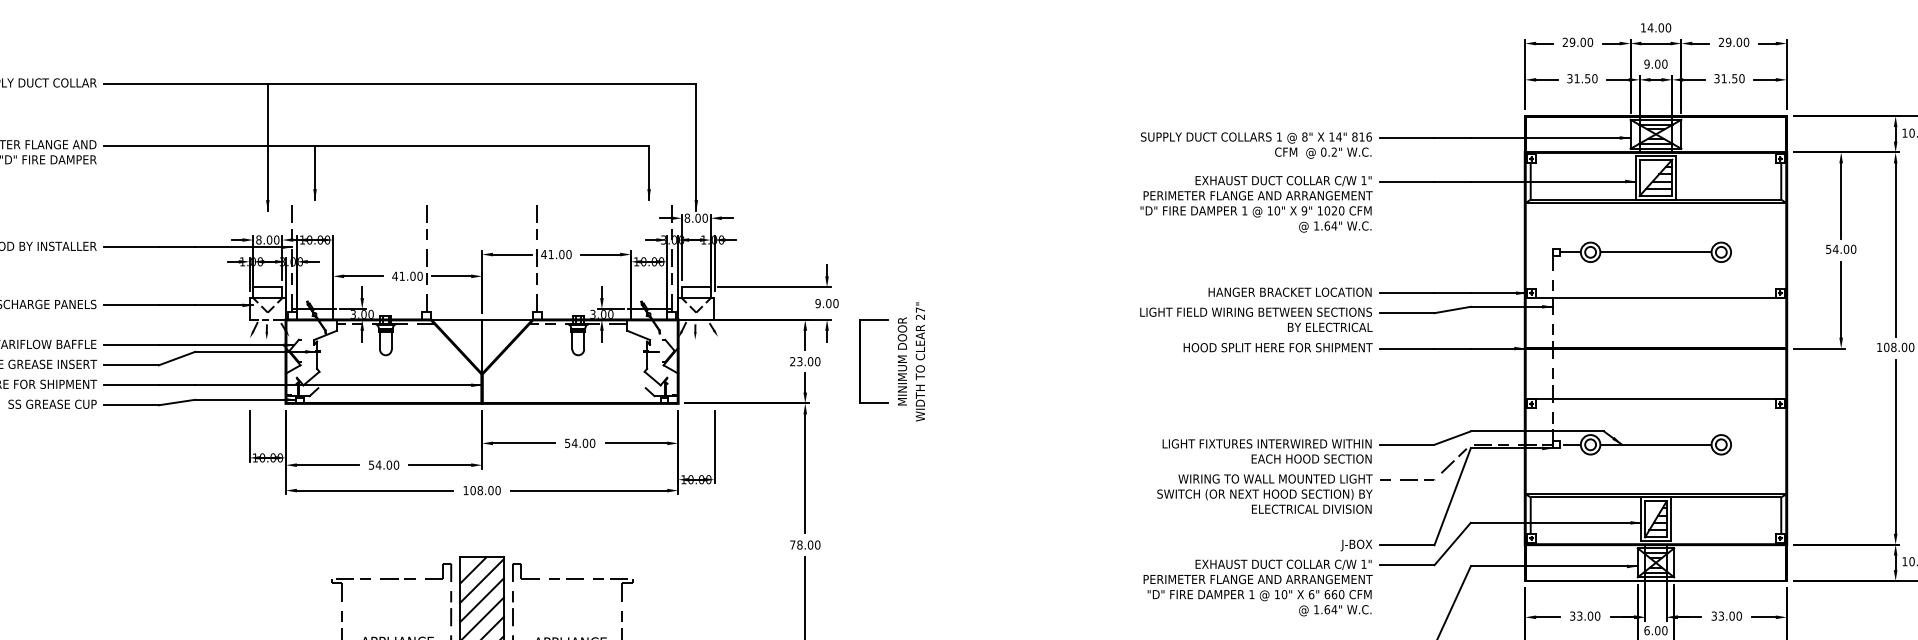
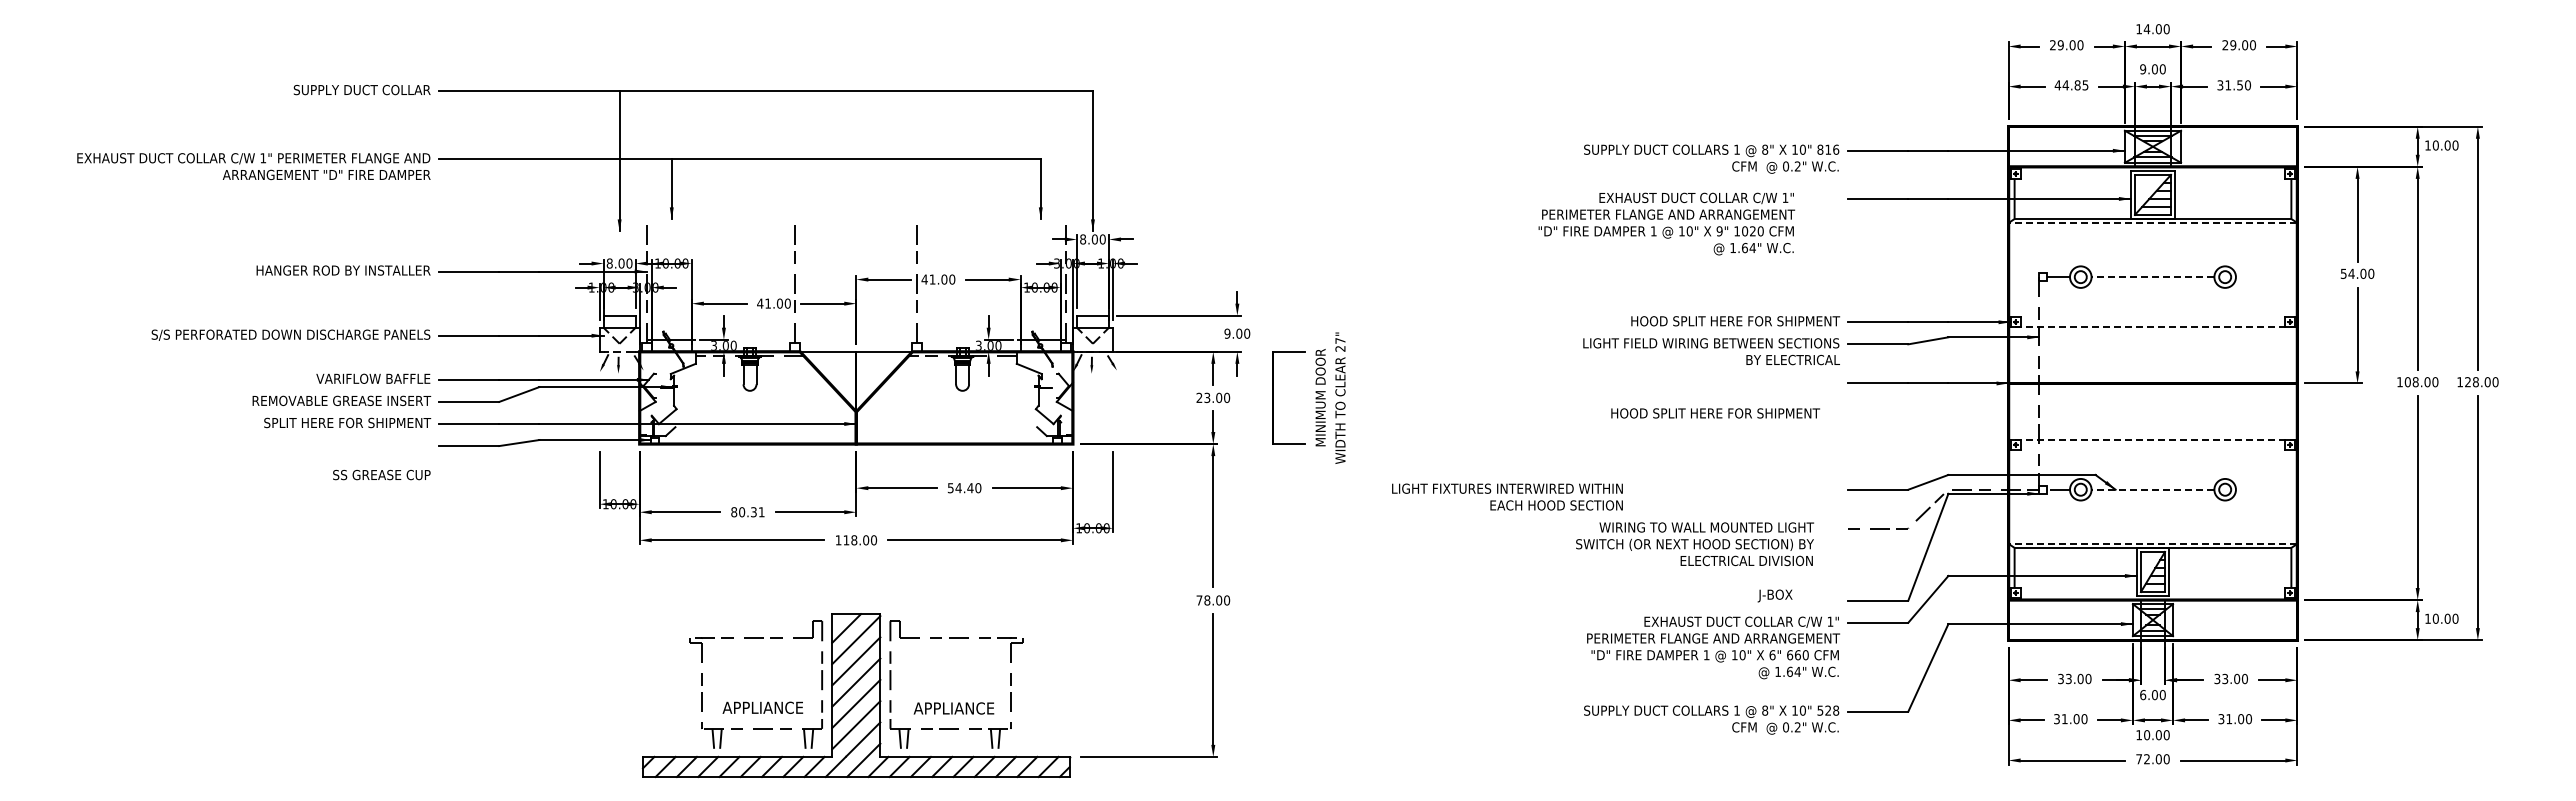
text: (1582, 78) -> (2071, 85), 31.50 -> 44.85
text: (1338, 136) -> (1802, 149), 14" -> 10"
text: (1256, 203) -> (1666, 223), moved
line: (1655, 203) -> (2152, 223), solid -> dashed
line: (1655, 252) -> (2152, 277), solid -> dashed
text: (1278, 292) -> (1735, 321), HANGER BRACKET LOCATION -> HOOD SPLIT HERE FOR SHIPMENT
line: (1655, 297) -> (2152, 327), solid -> dashed
text: (1278, 347) -> (1715, 413), moved
line: (1655, 399) -> (2152, 439), solid -> dashed
text: (52, 403) -> (381, 474), moved
text: (585, 443) -> (970, 488), 54.00 -> 54.40
line: (1655, 444) -> (2152, 489), solid -> dashed
text: (1267, 450) -> (1507, 496), moved
text: (383, 465) -> (747, 512), 54.00 -> 80.31
text: (473, 490) -> (846, 540), 108.00 -> 118.00
line: (1655, 493) -> (2152, 543), solid -> dashed
text: (1264, 494) -> (1694, 544), moved
text: (1355, 545) -> (1774, 595), moved

